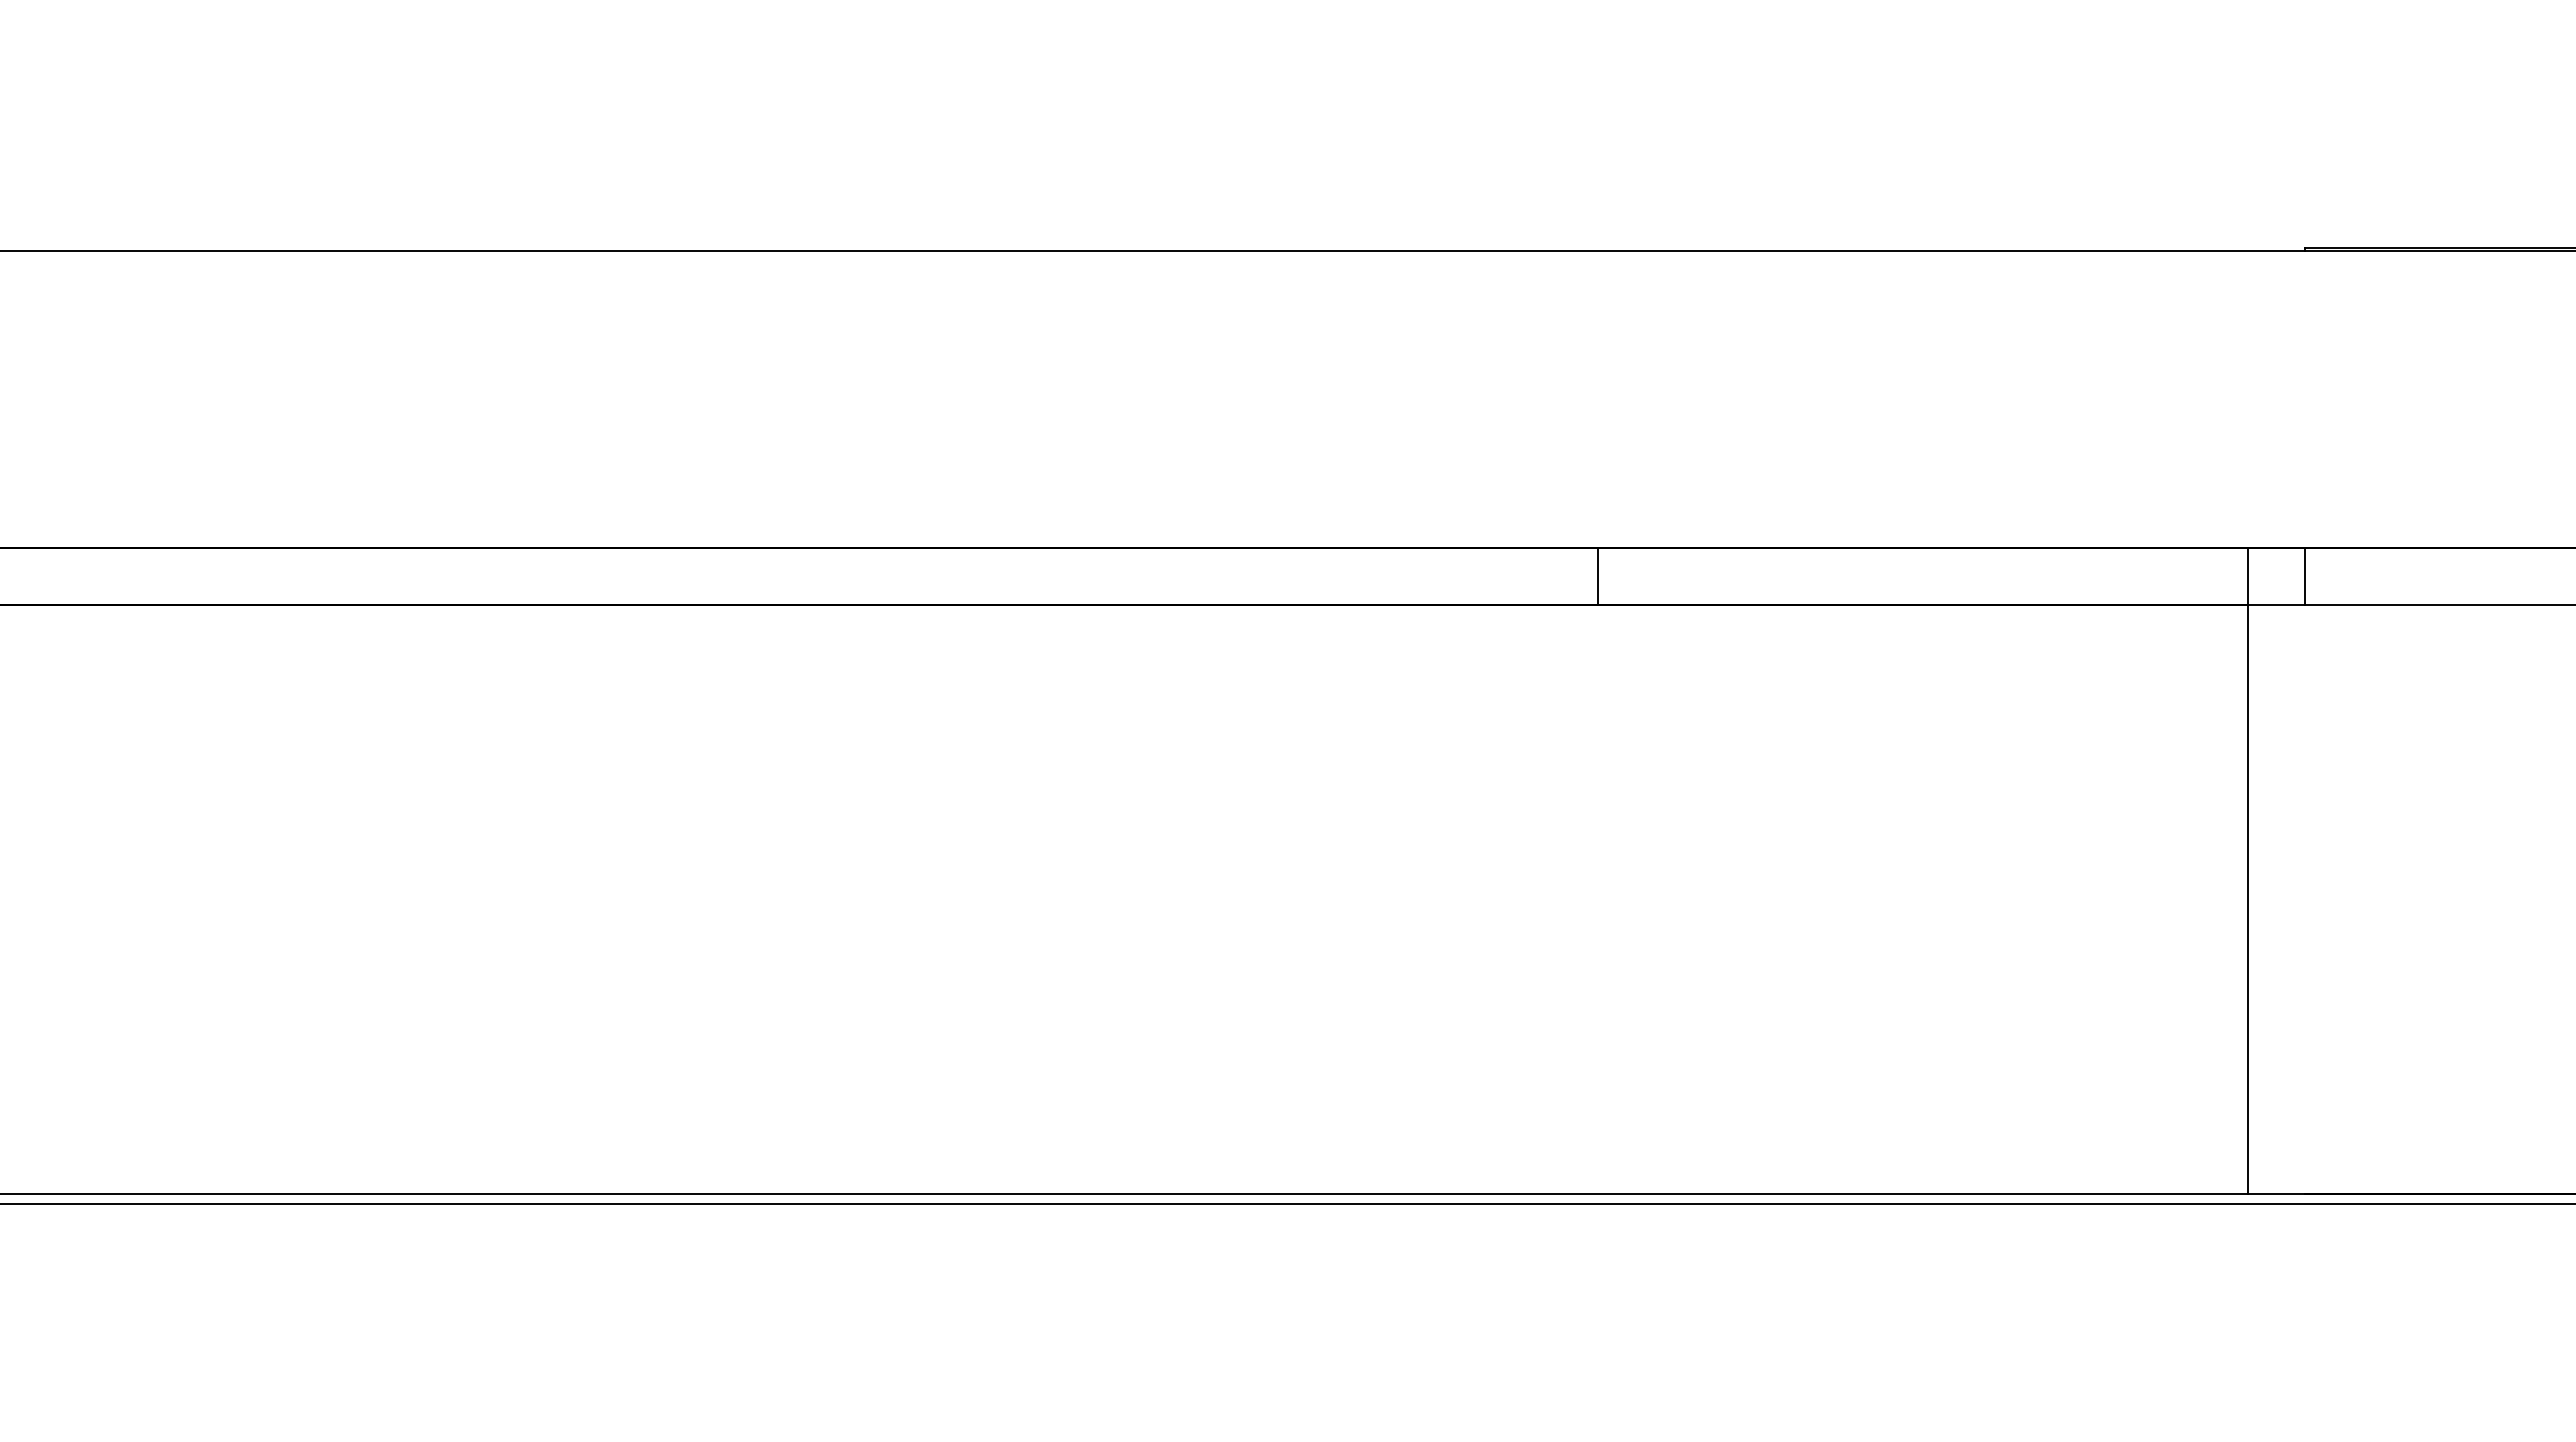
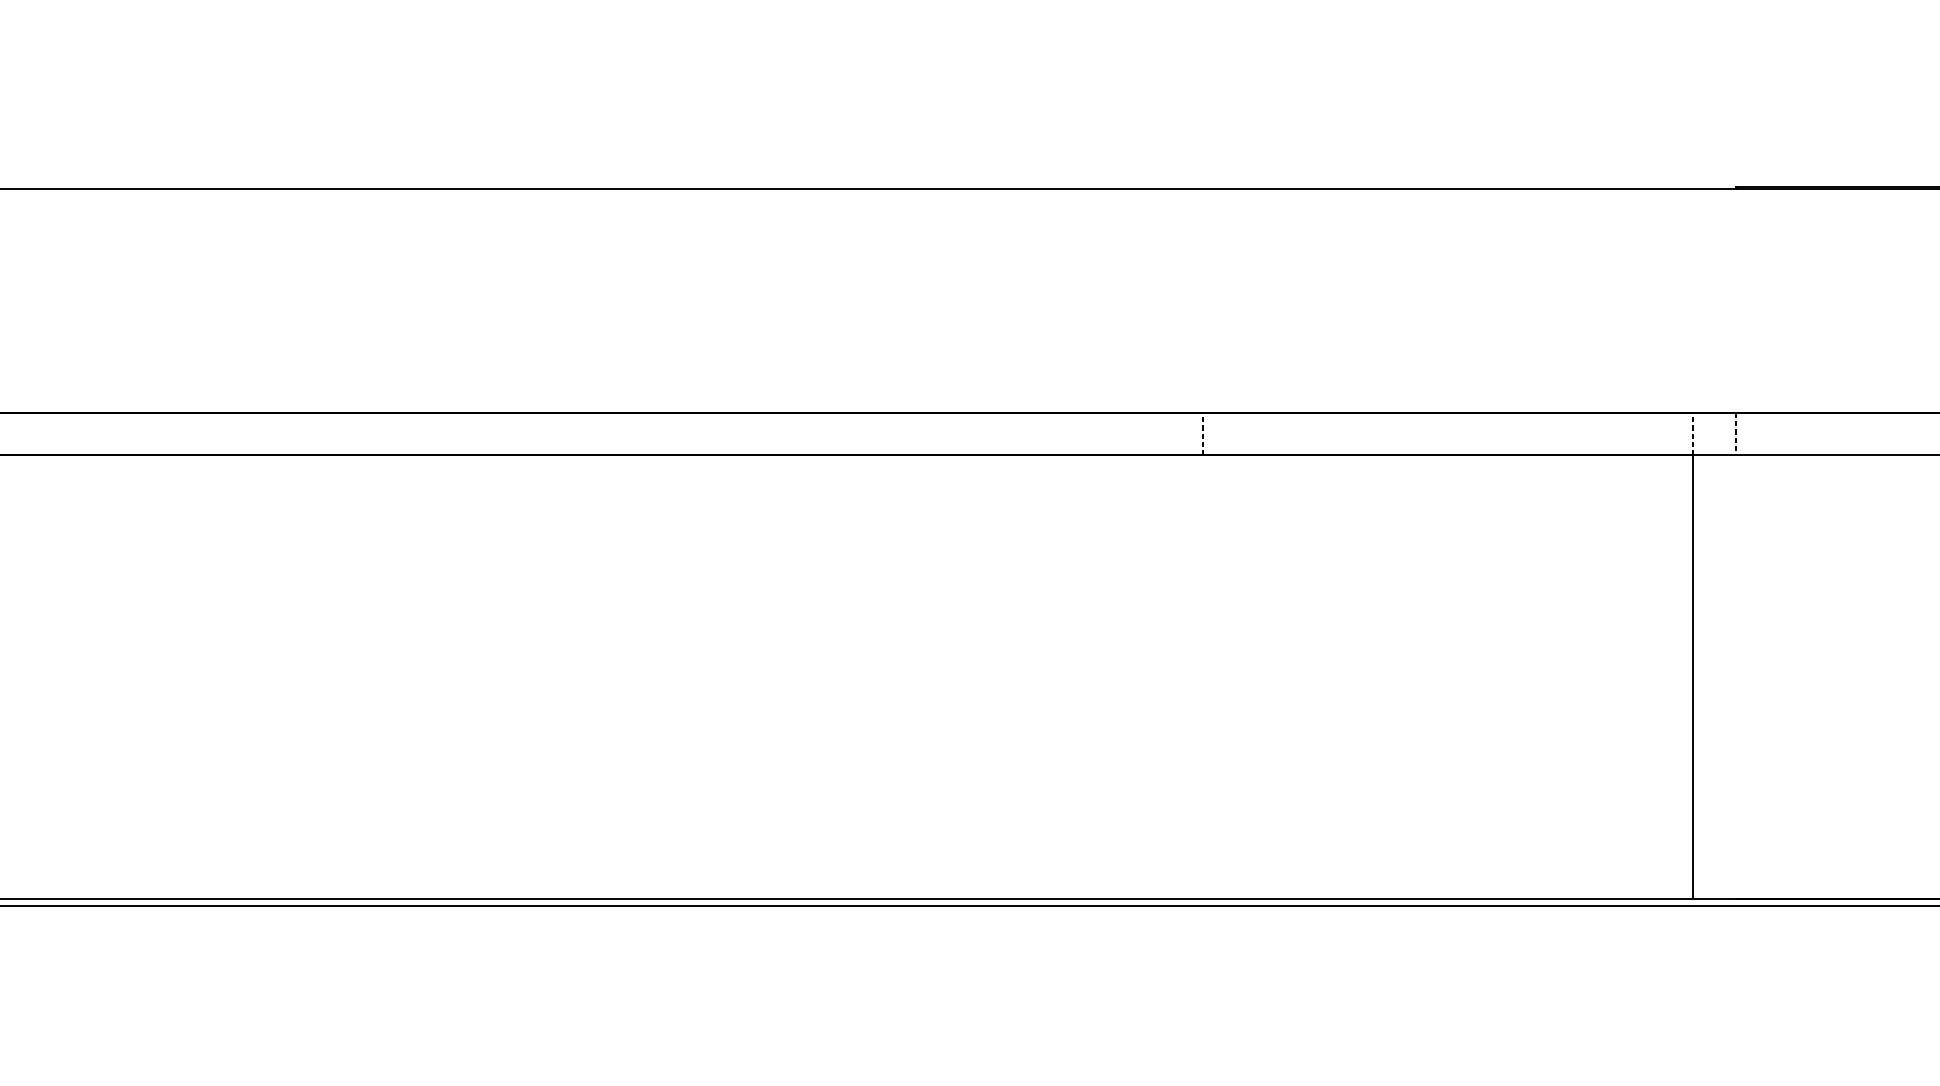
line: (1597, 575) -> (1203, 433), solid -> dashed
line: (2248, 575) -> (1693, 433), solid -> dashed
line: (2304, 576) -> (1735, 434), solid -> dashed

